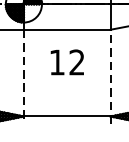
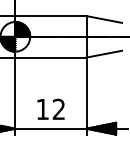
text: (66, 61) -> (50, 108), moved
line: (24, 77) -> (15, 96), dashed -> solid
line: (110, 77) -> (86, 96), dashed -> solid

